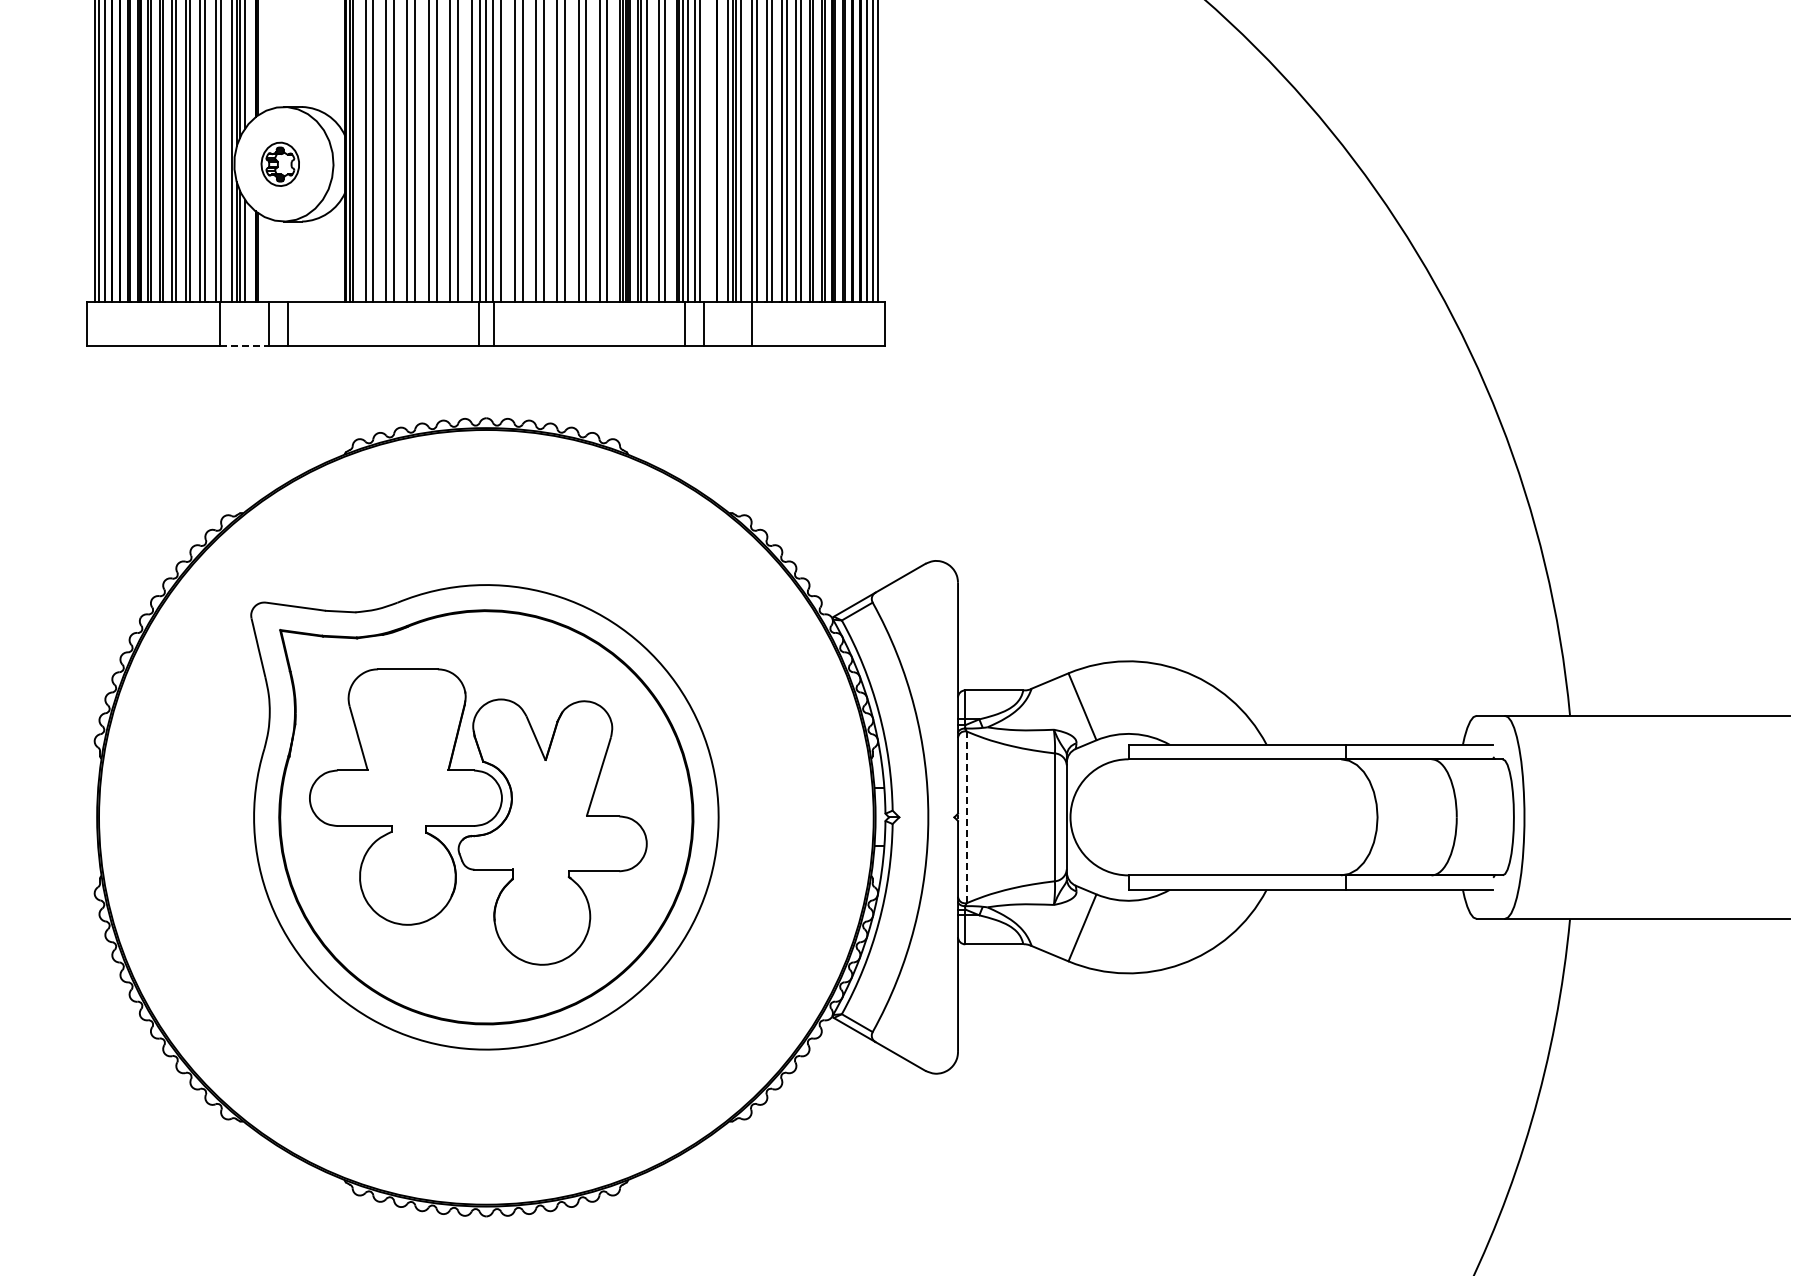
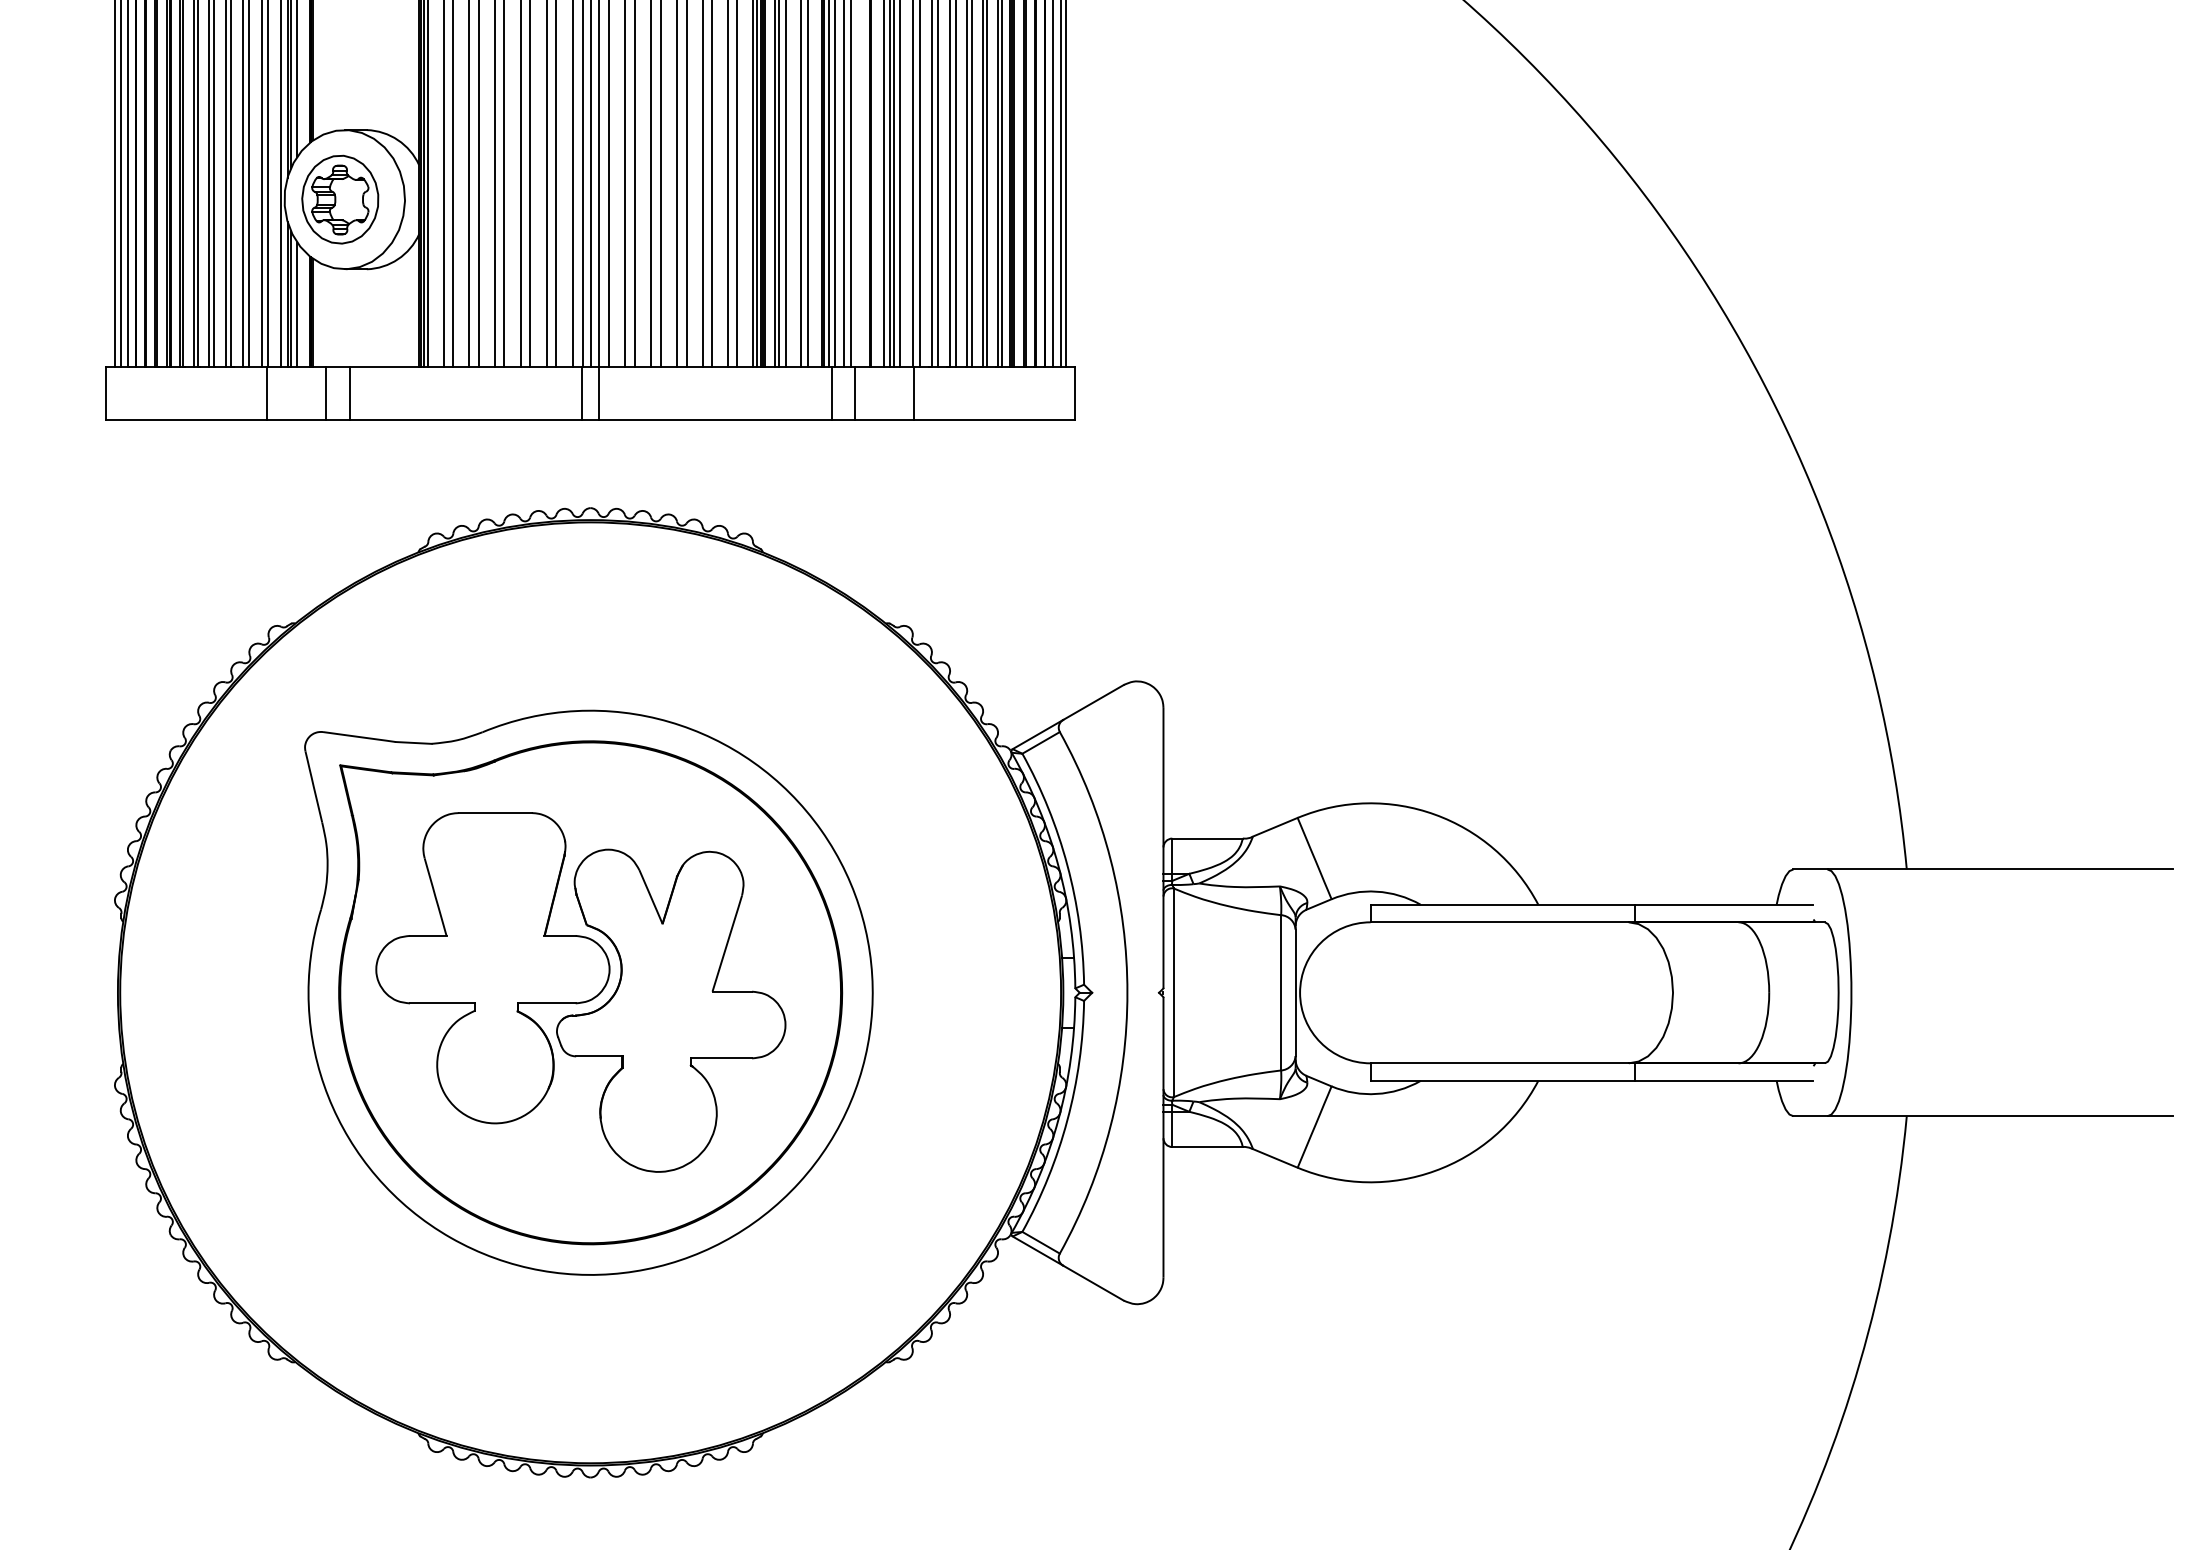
part: (280, 164) -> (340, 199), size x1.67
line: (244, 345) -> (296, 419), dashed -> solid
line: (966, 817) -> (1173, 993), dashed -> solid

